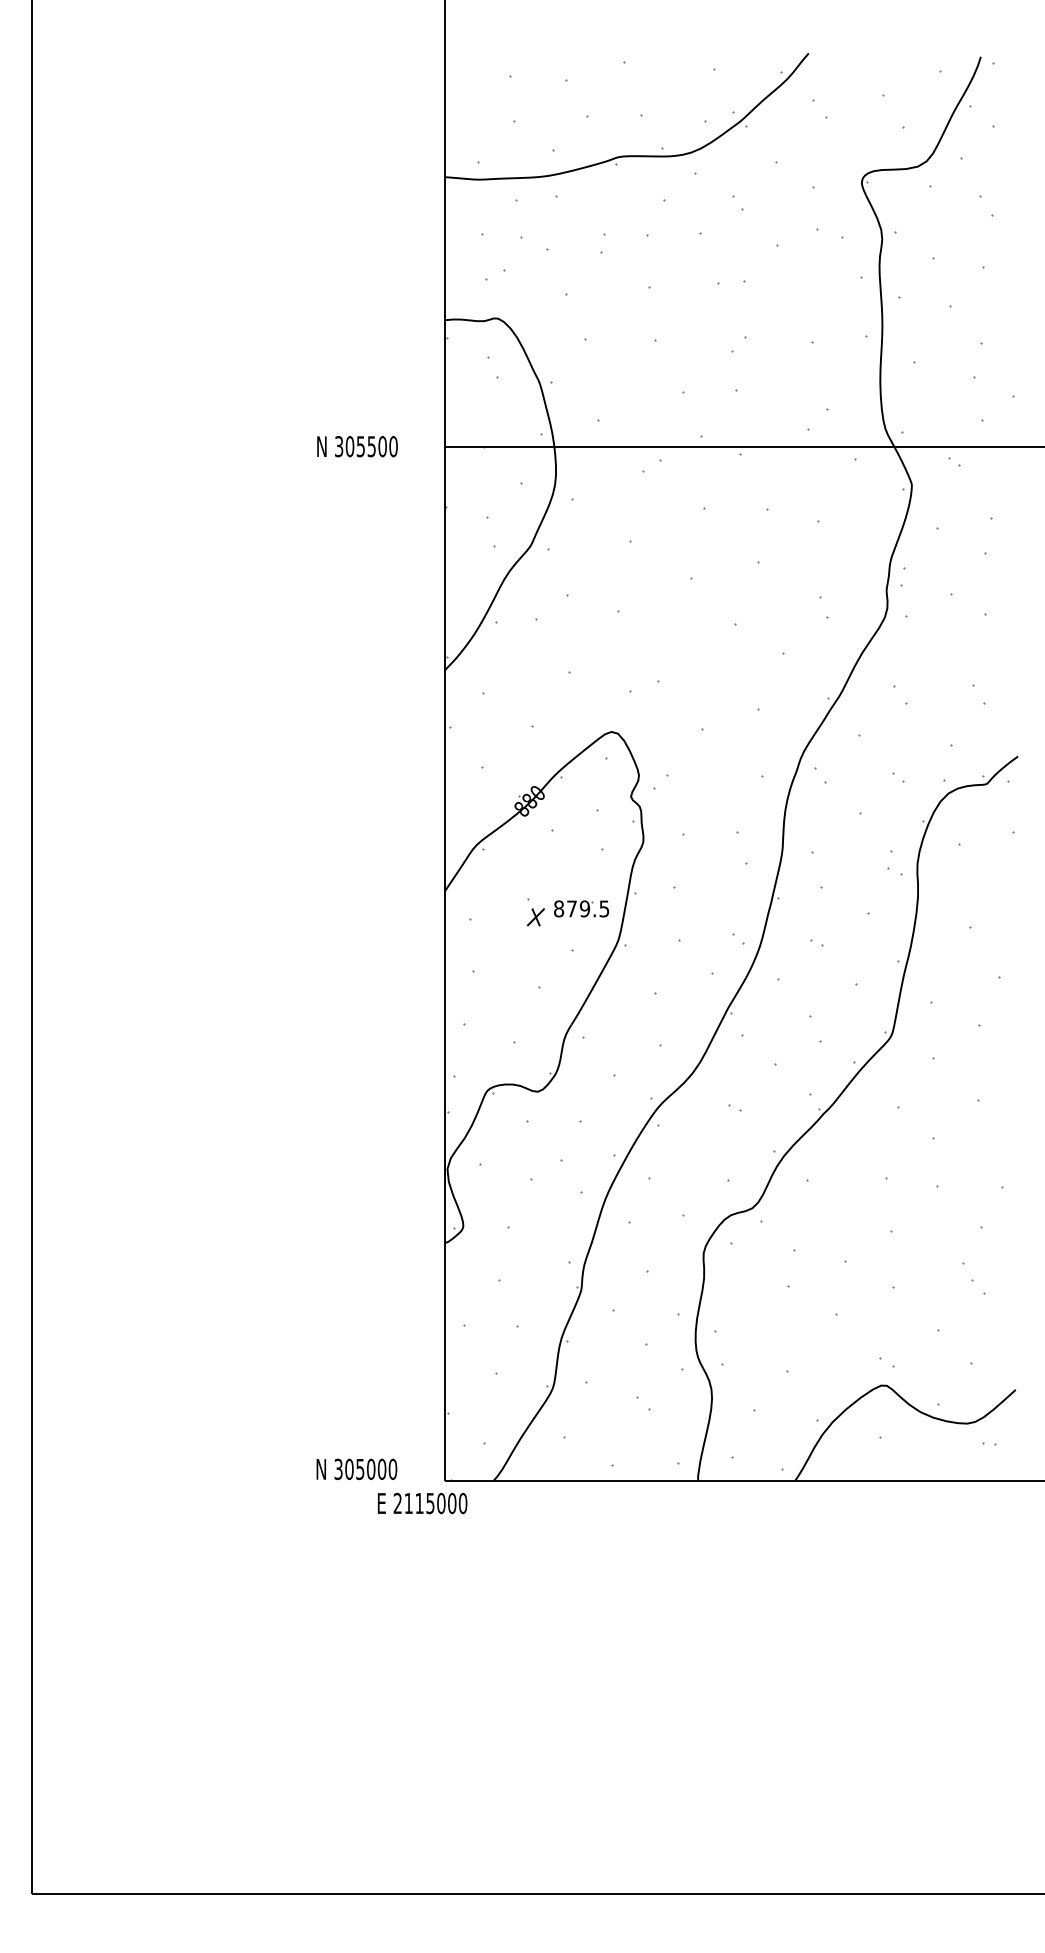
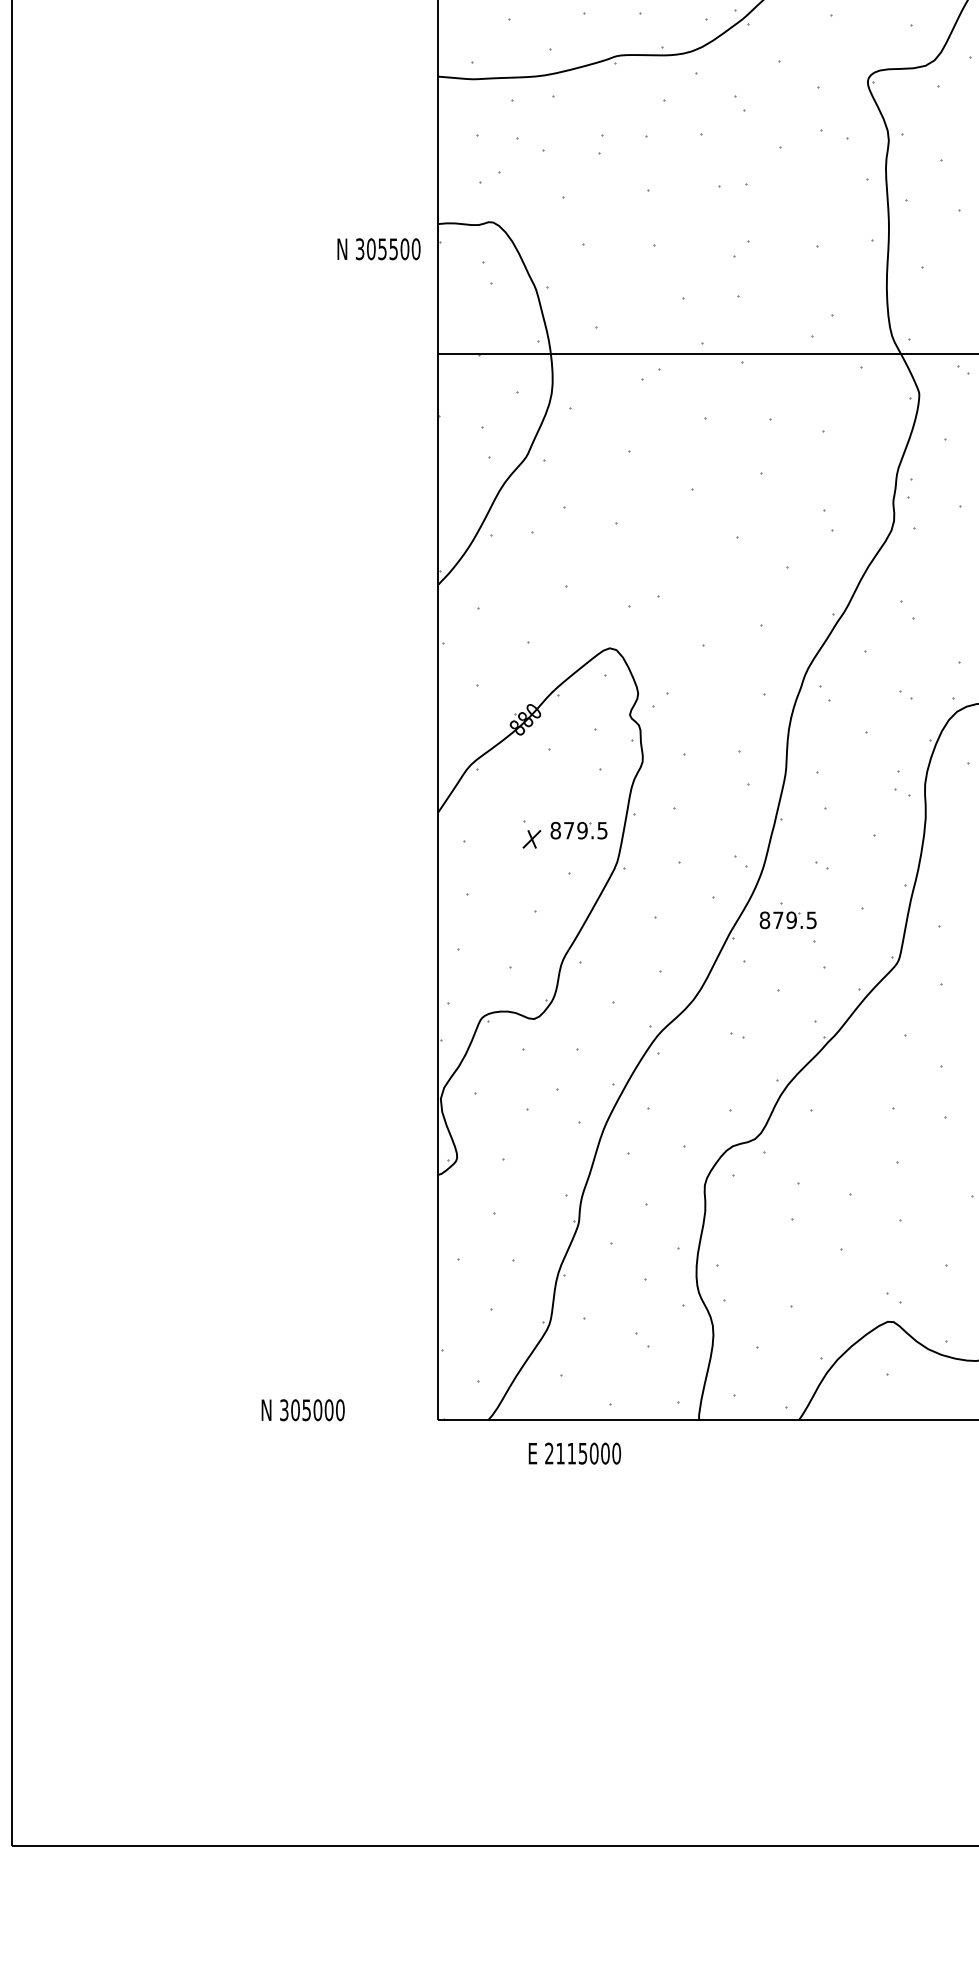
text: (357, 446) -> (379, 249), moved
part: (784, 995) -> (788, 919), added
text: (356, 1468) -> (302, 1409), moved
text: (422, 1503) -> (574, 1453), moved

